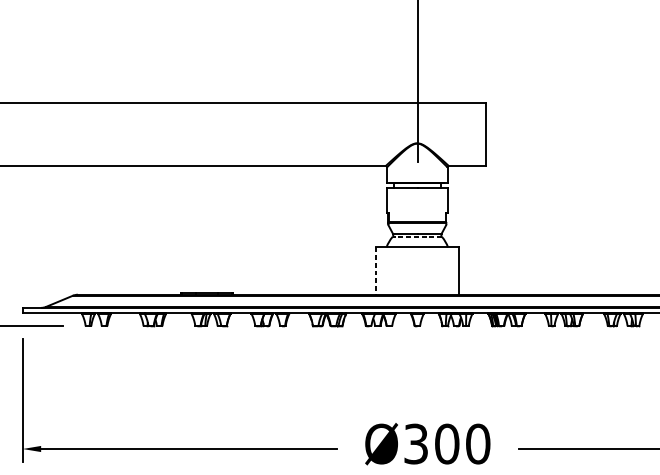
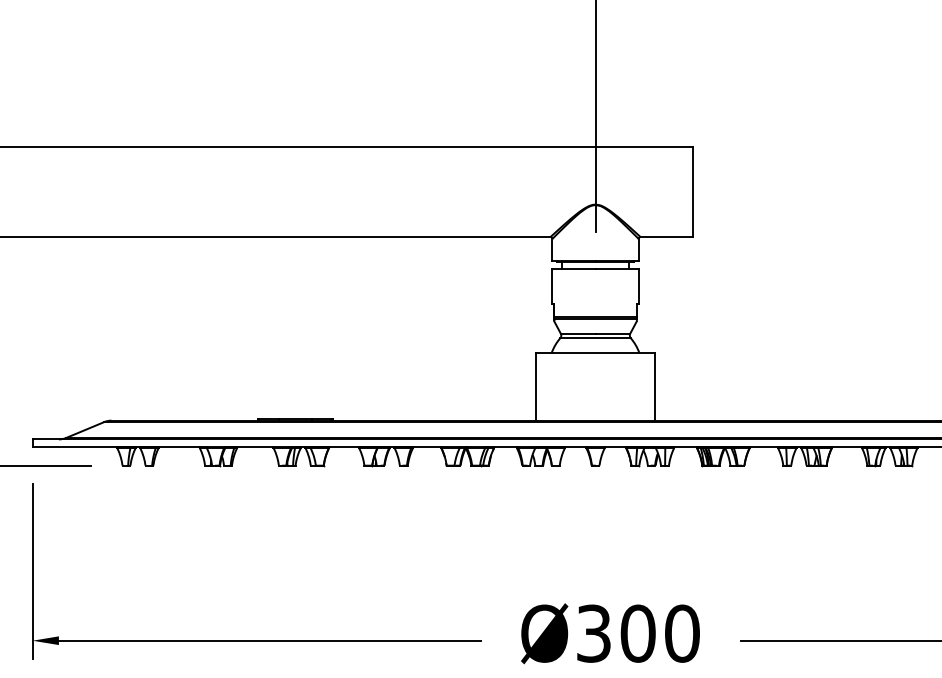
line: (417, 237) -> (595, 338), dashed -> solid
line: (375, 270) -> (535, 386), dashed -> solid

